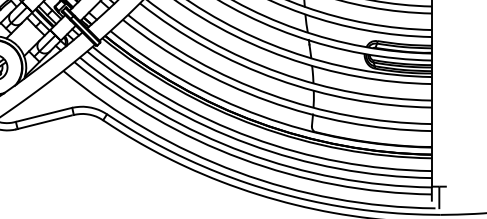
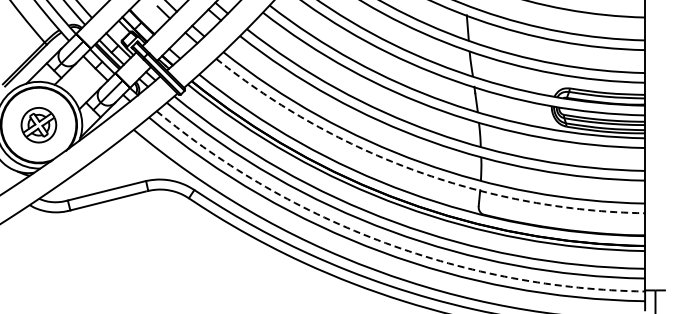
arc: (267, 100) -> (417, 171), solid -> dashed
arc: (244, 152) -> (385, 243), solid -> dashed

